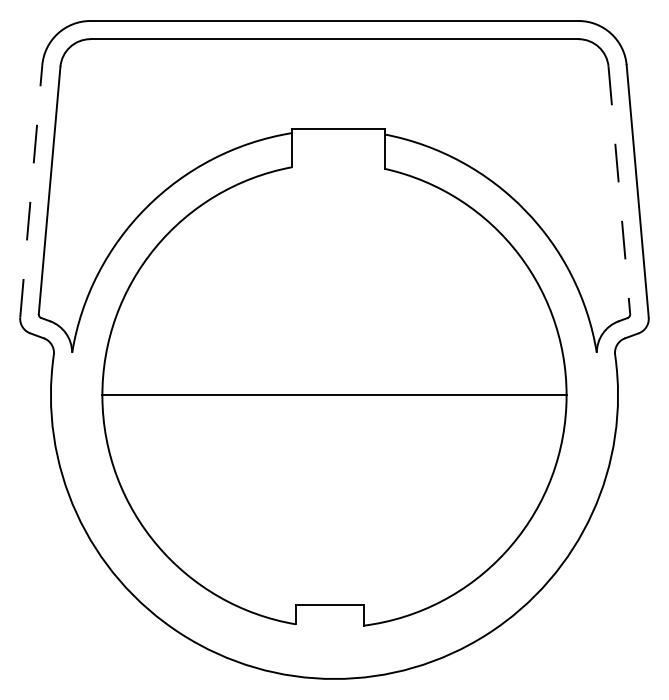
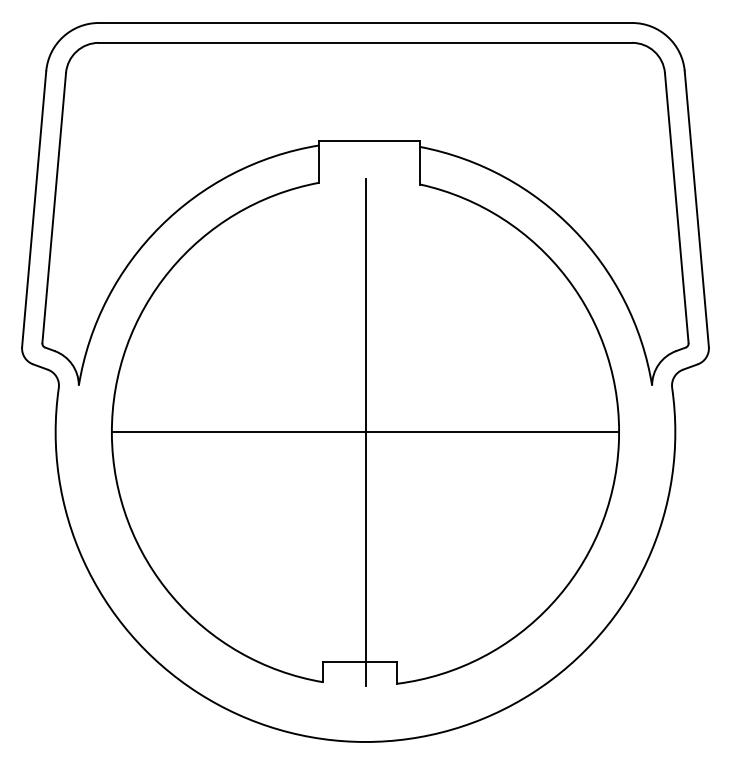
line: (619, 190) -> (676, 208), dashed -> solid
line: (31, 191) -> (34, 209), dashed -> solid
line: (334, 395) -> (365, 432), added

